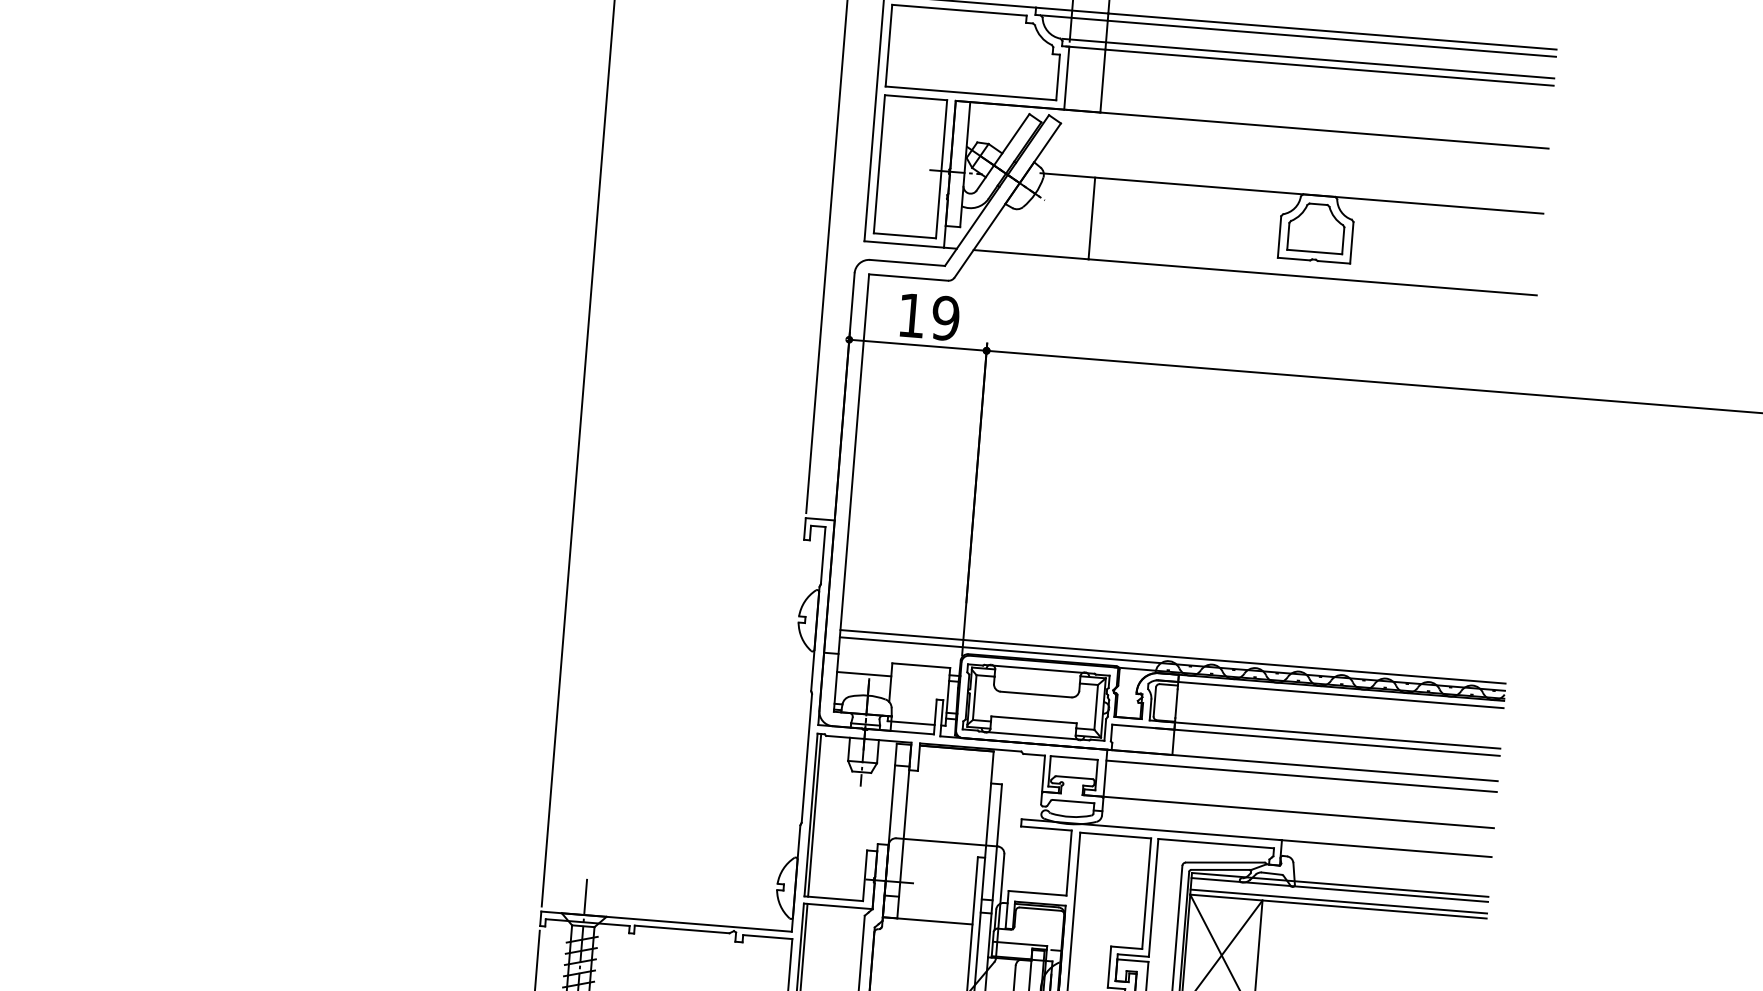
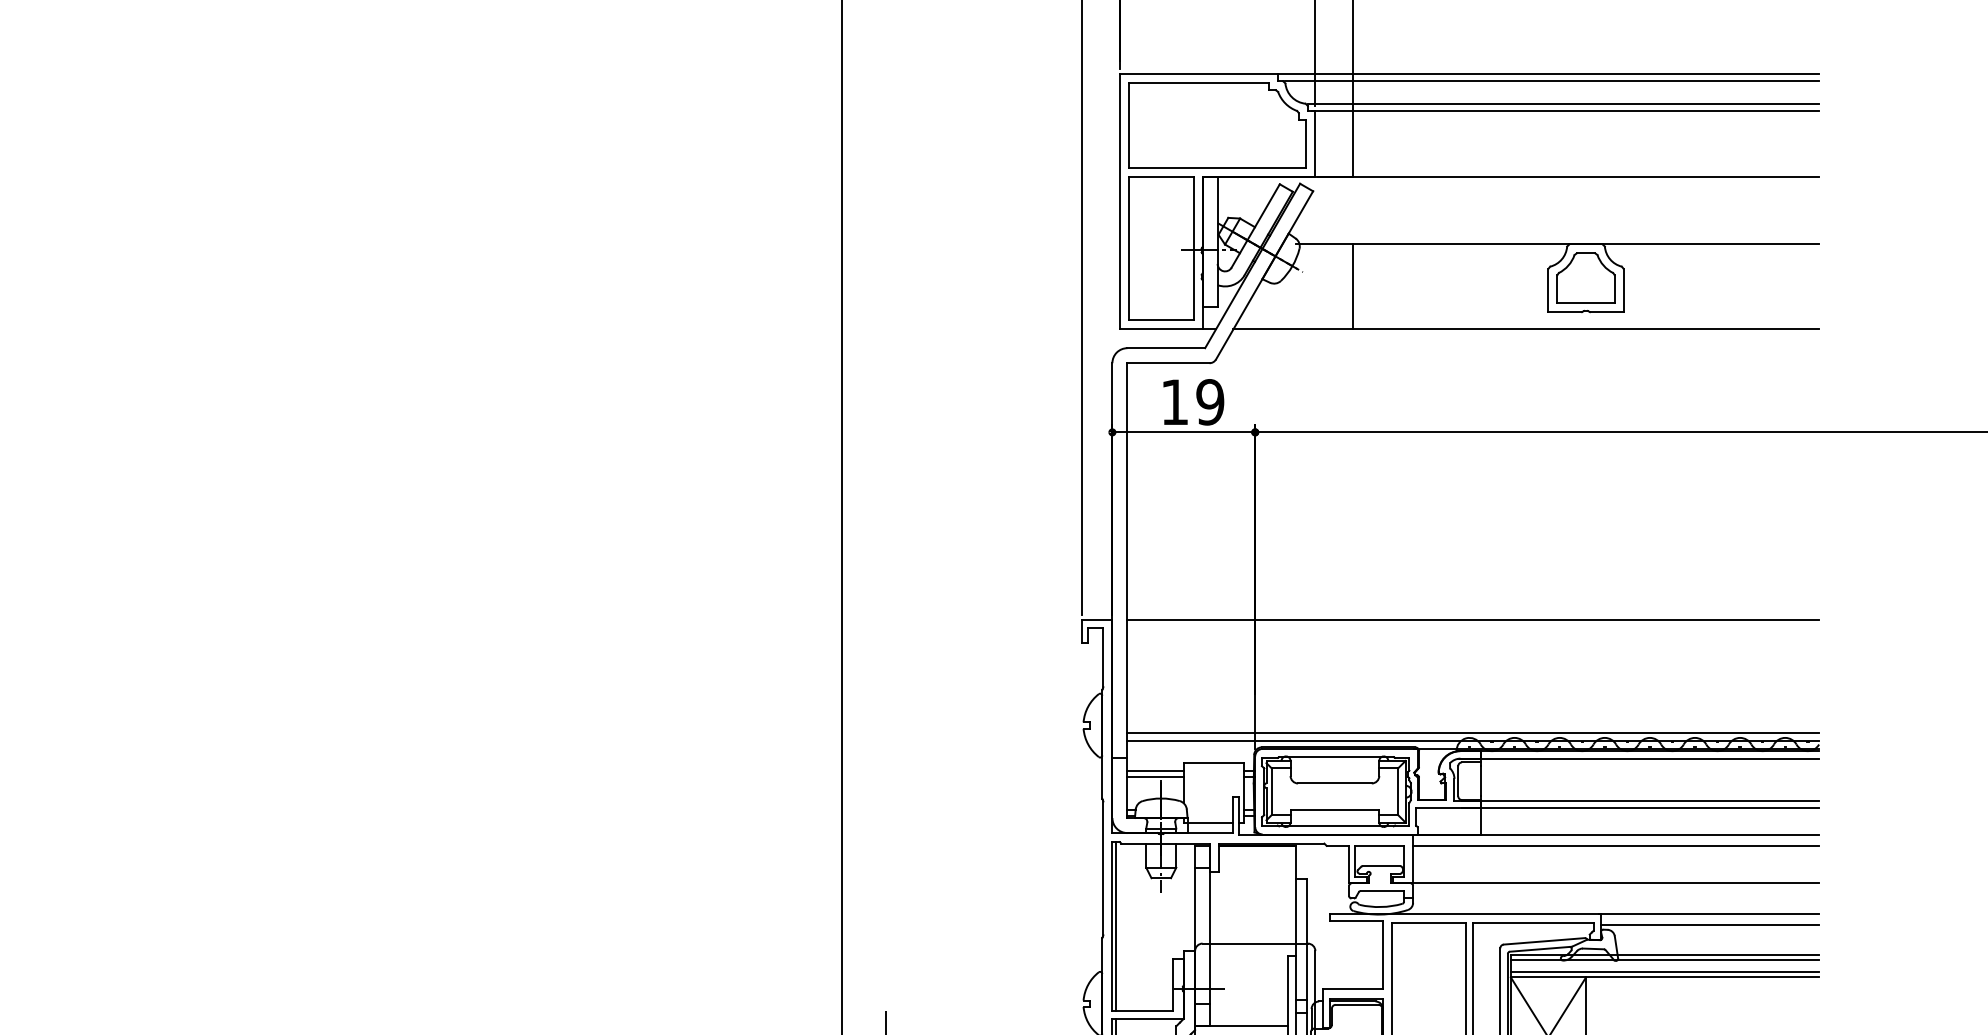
line: (1181, 548) -> (1473, 620), added
line: (864, 668) -> (1155, 770), added
line: (1386, 859) -> (1710, 924), added

